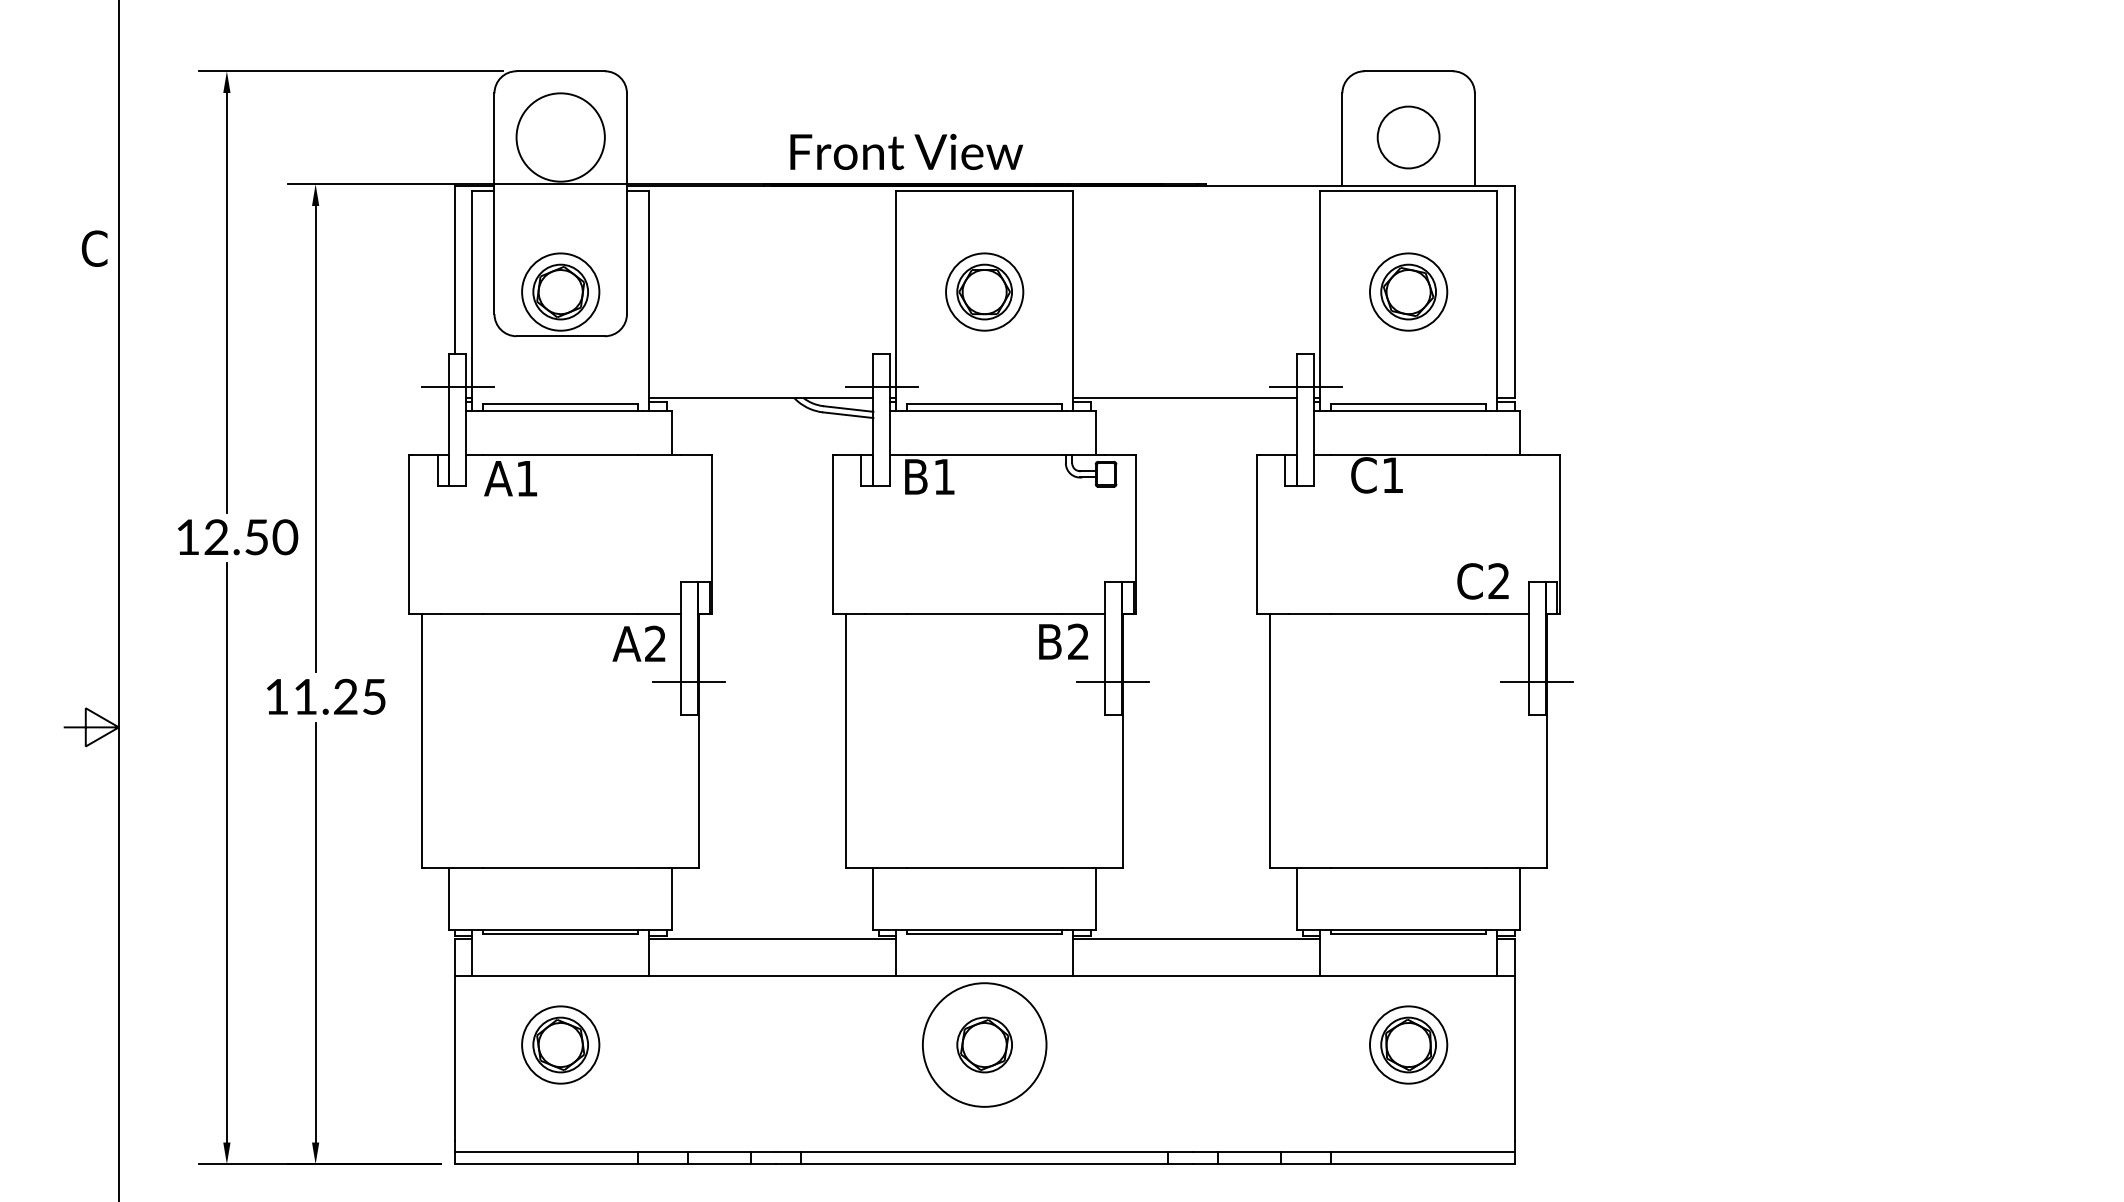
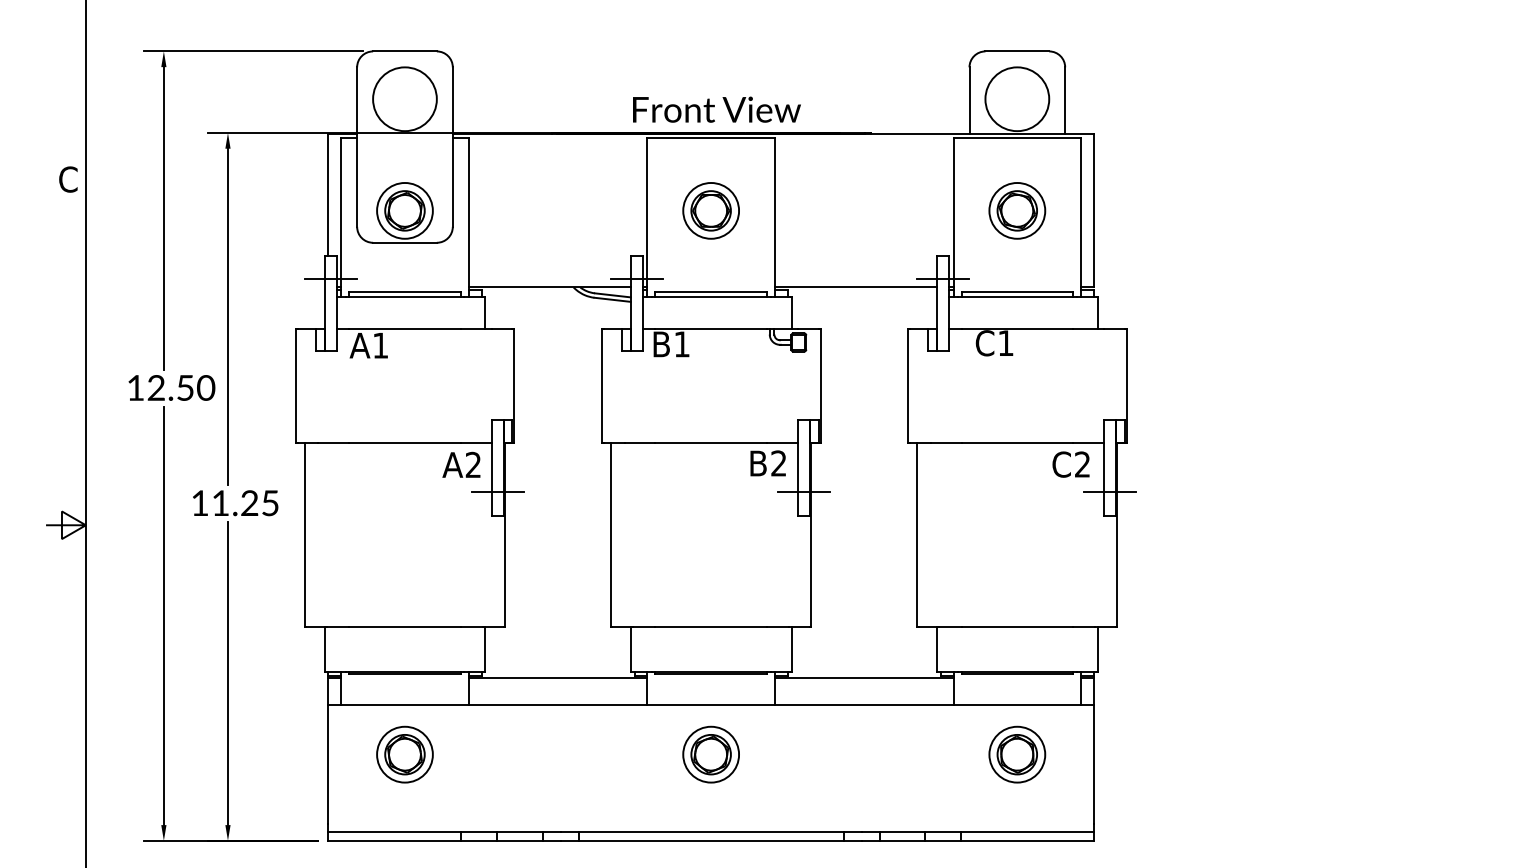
circle: (1408, 137) -> (1017, 99), size x1.43
text: (906, 151) -> (716, 109), moved
text: (1482, 581) -> (1070, 464), moved
circle: (984, 1044) -> (711, 754), size x0.62

